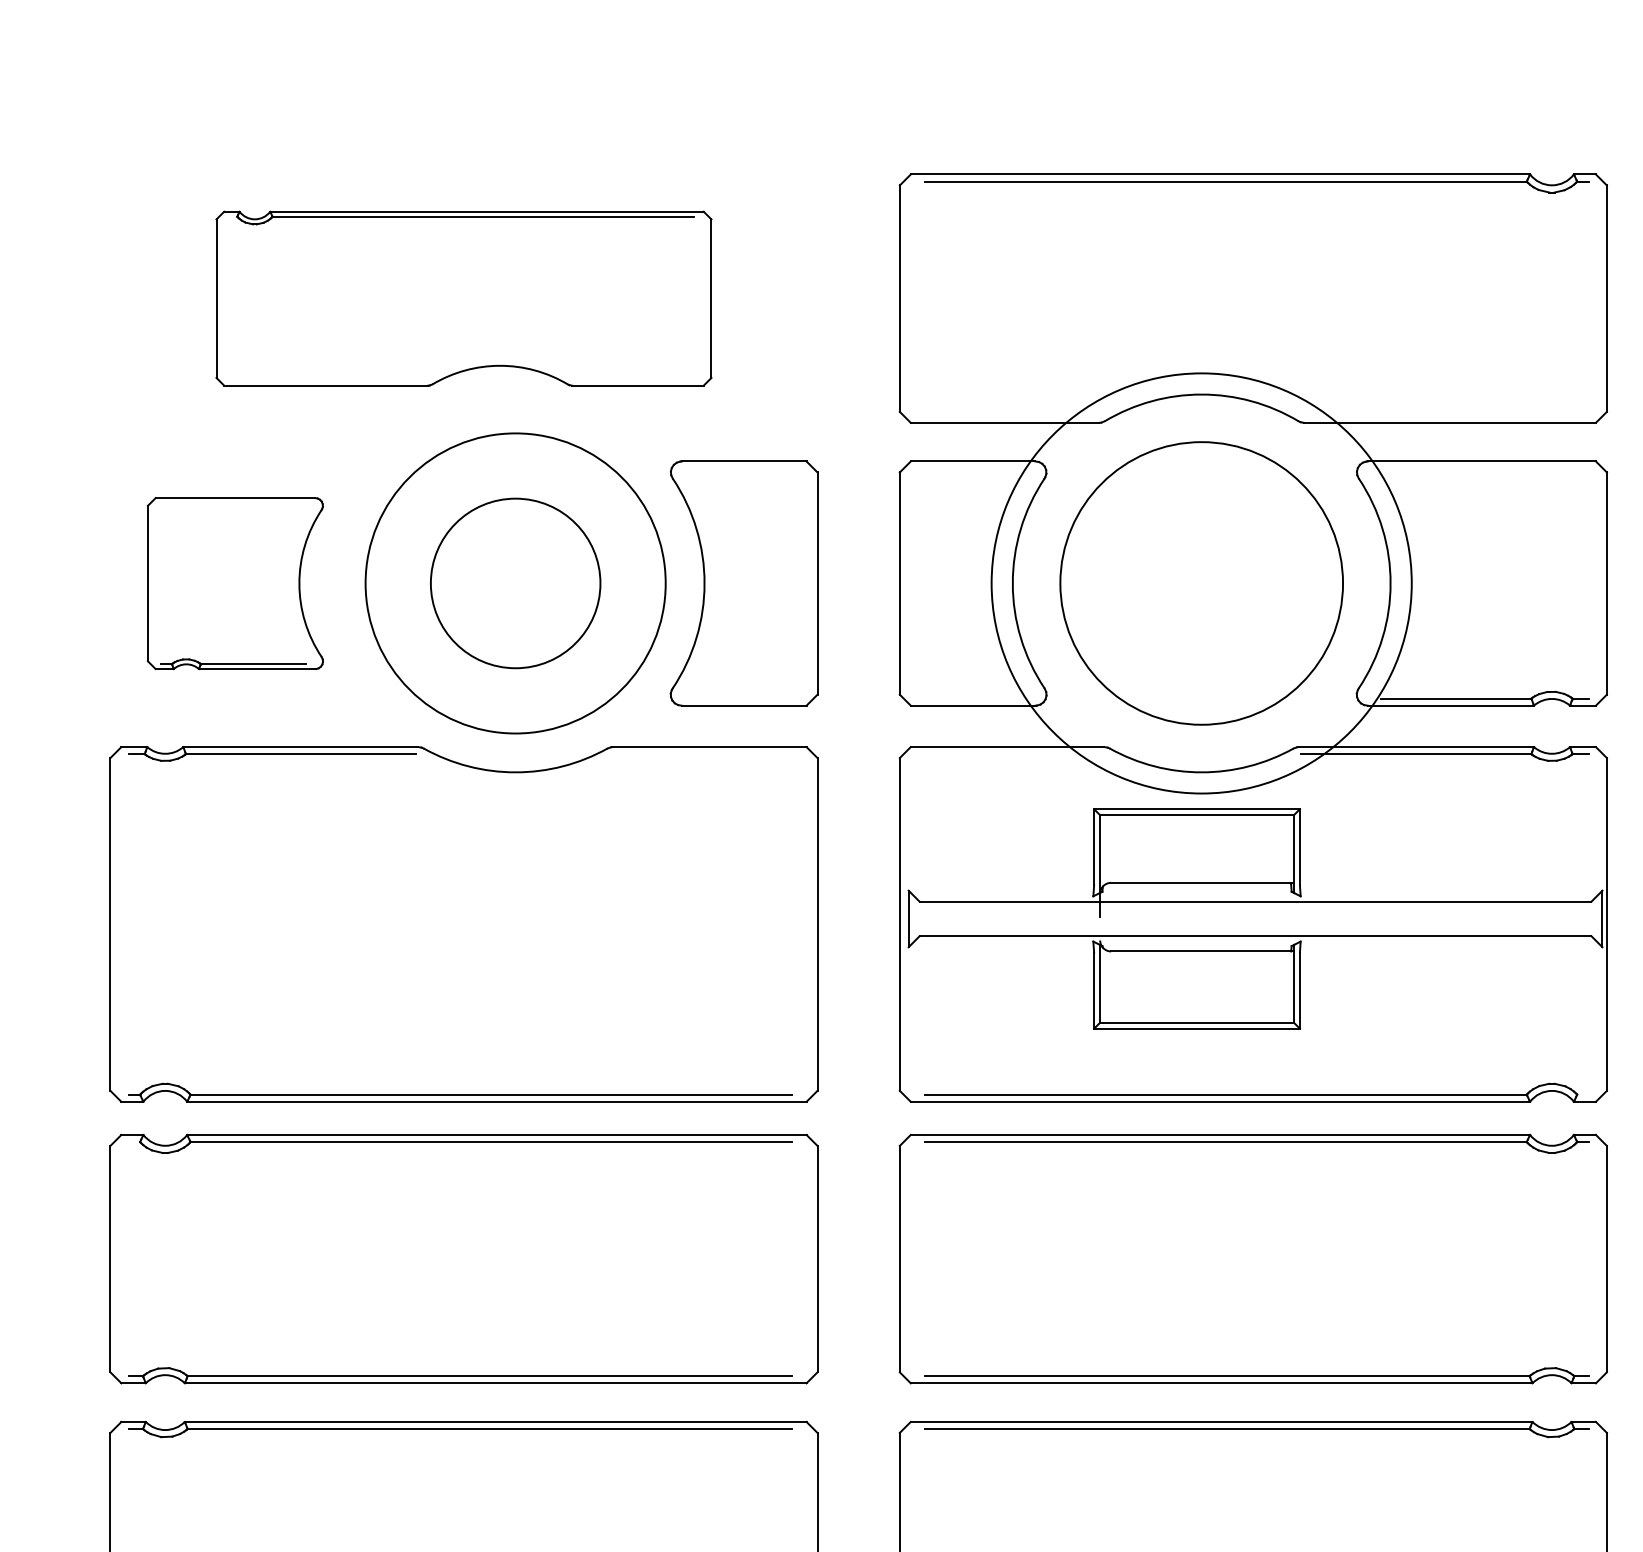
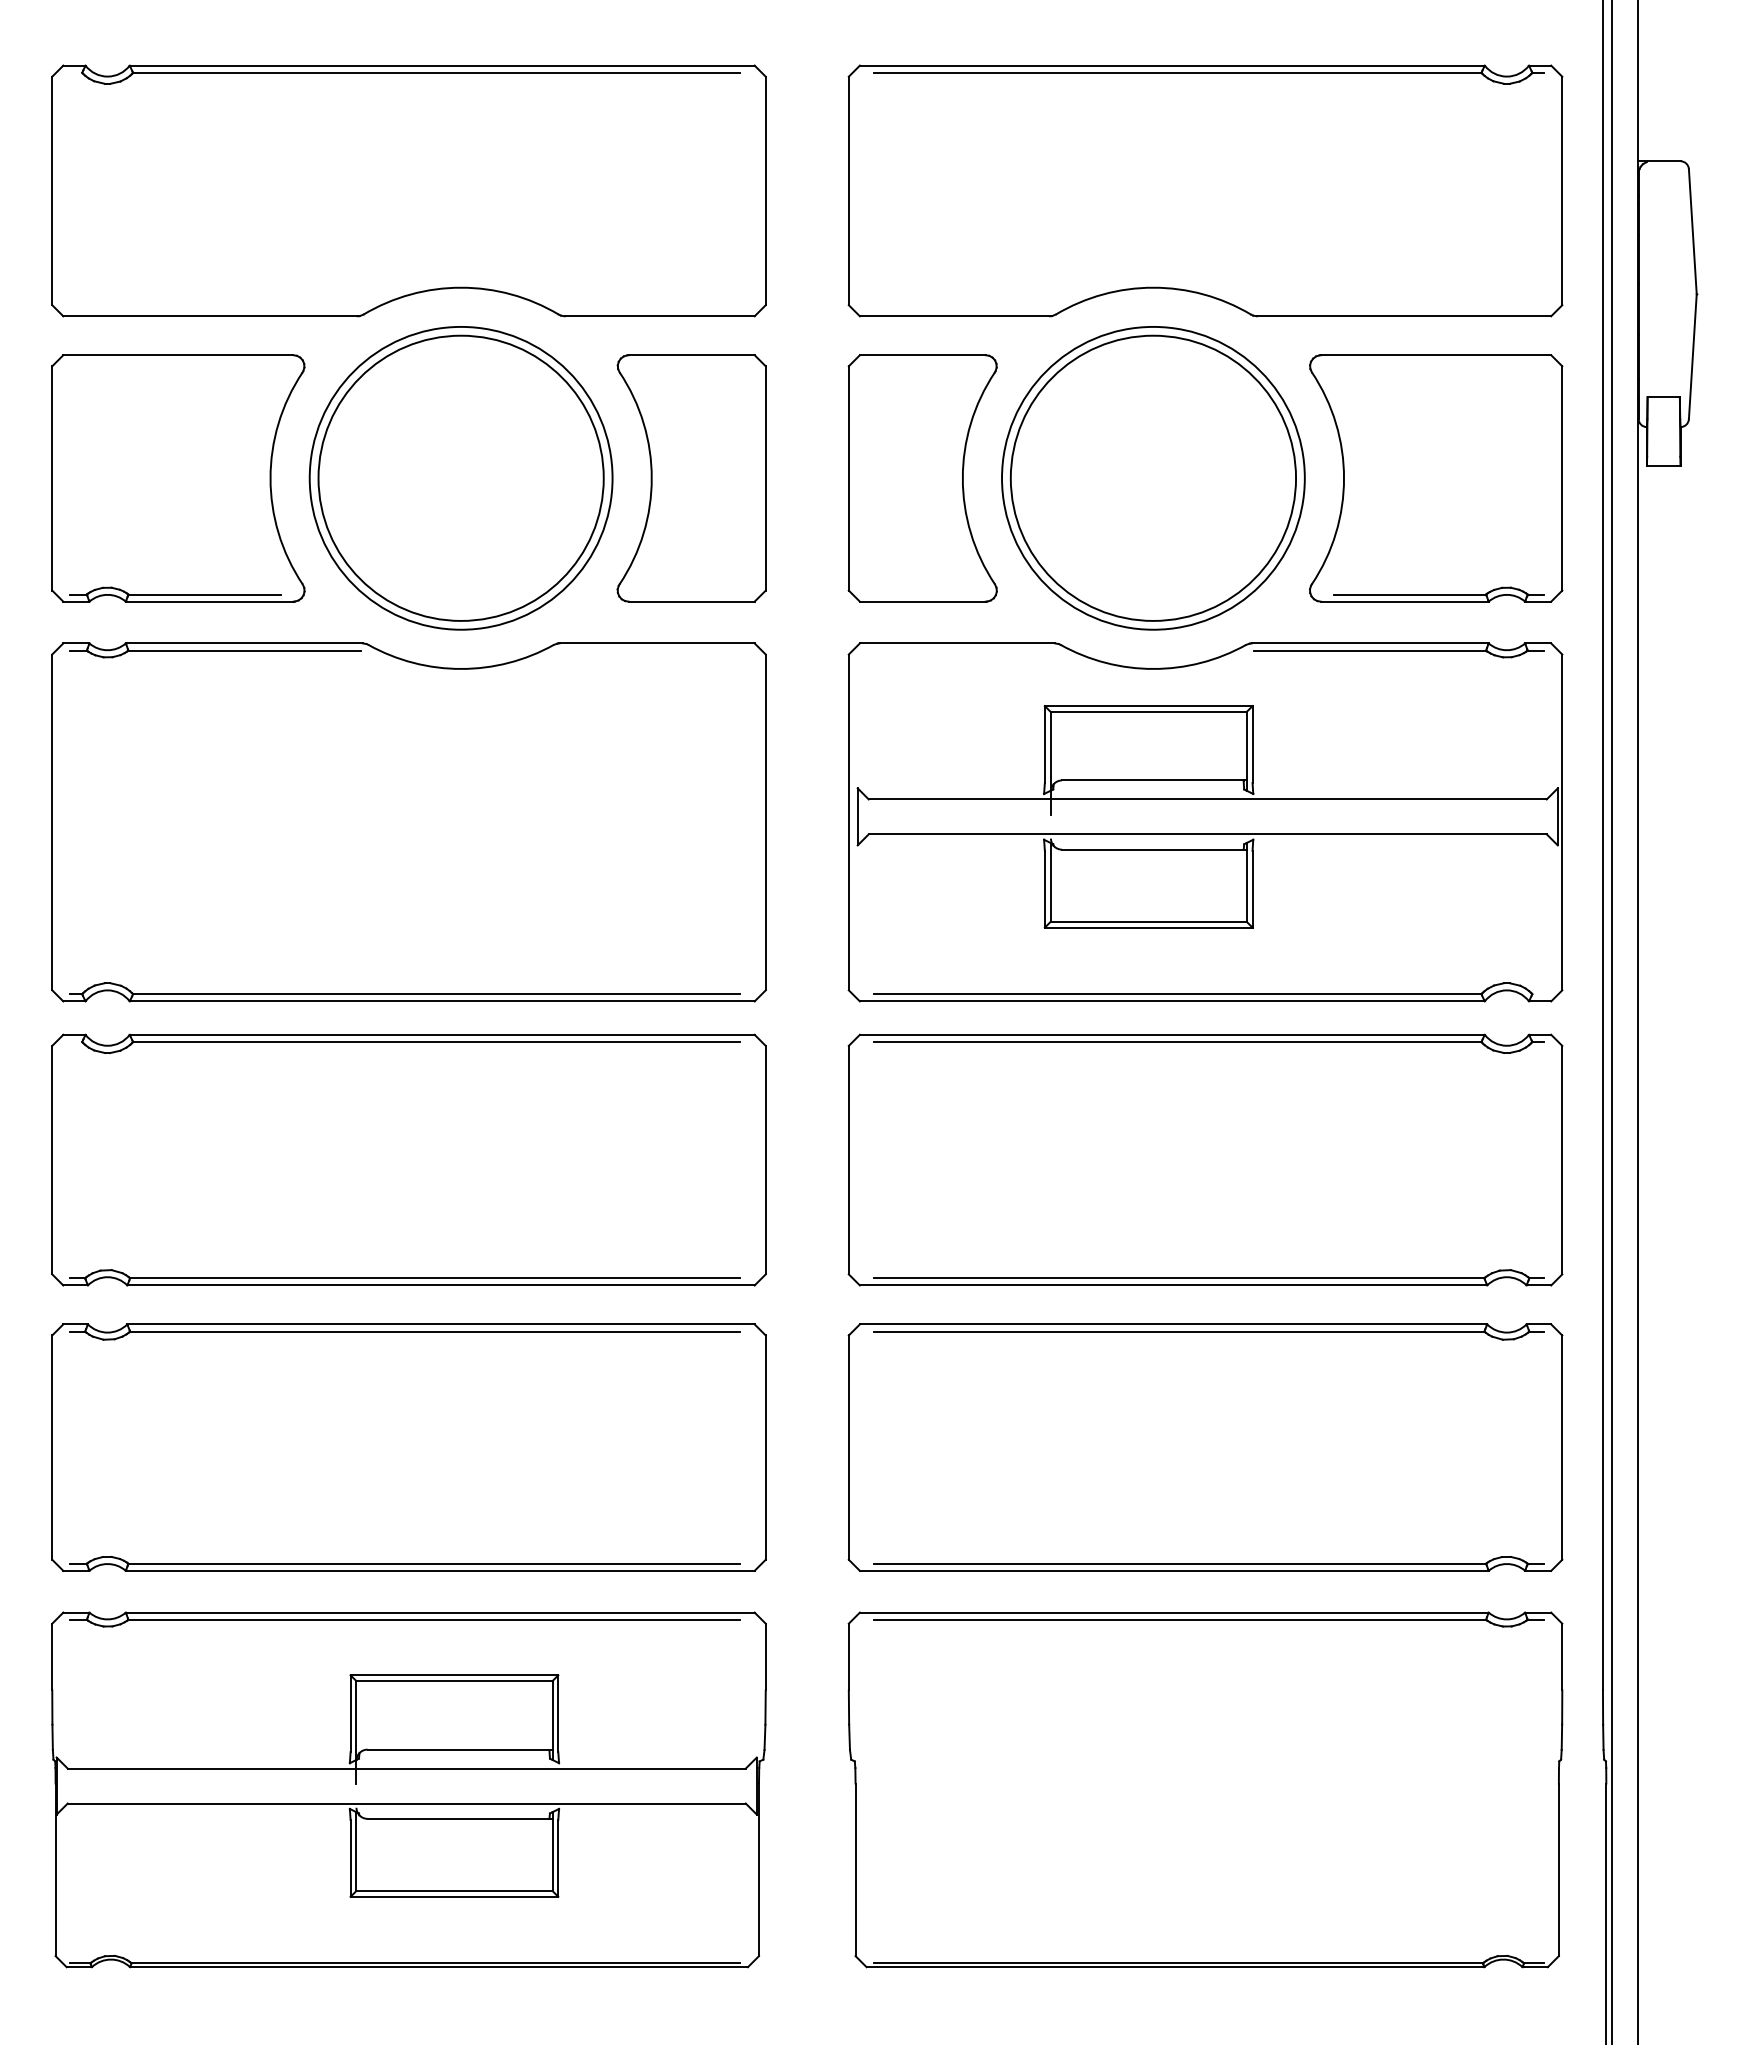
part: (463, 298) -> (408, 190), size x1.43
circle: (515, 582) -> (460, 477), size x1.67
circle: (1201, 582) -> (1153, 477), size x0.71
part: (235, 583) -> (178, 478), size x1.43

